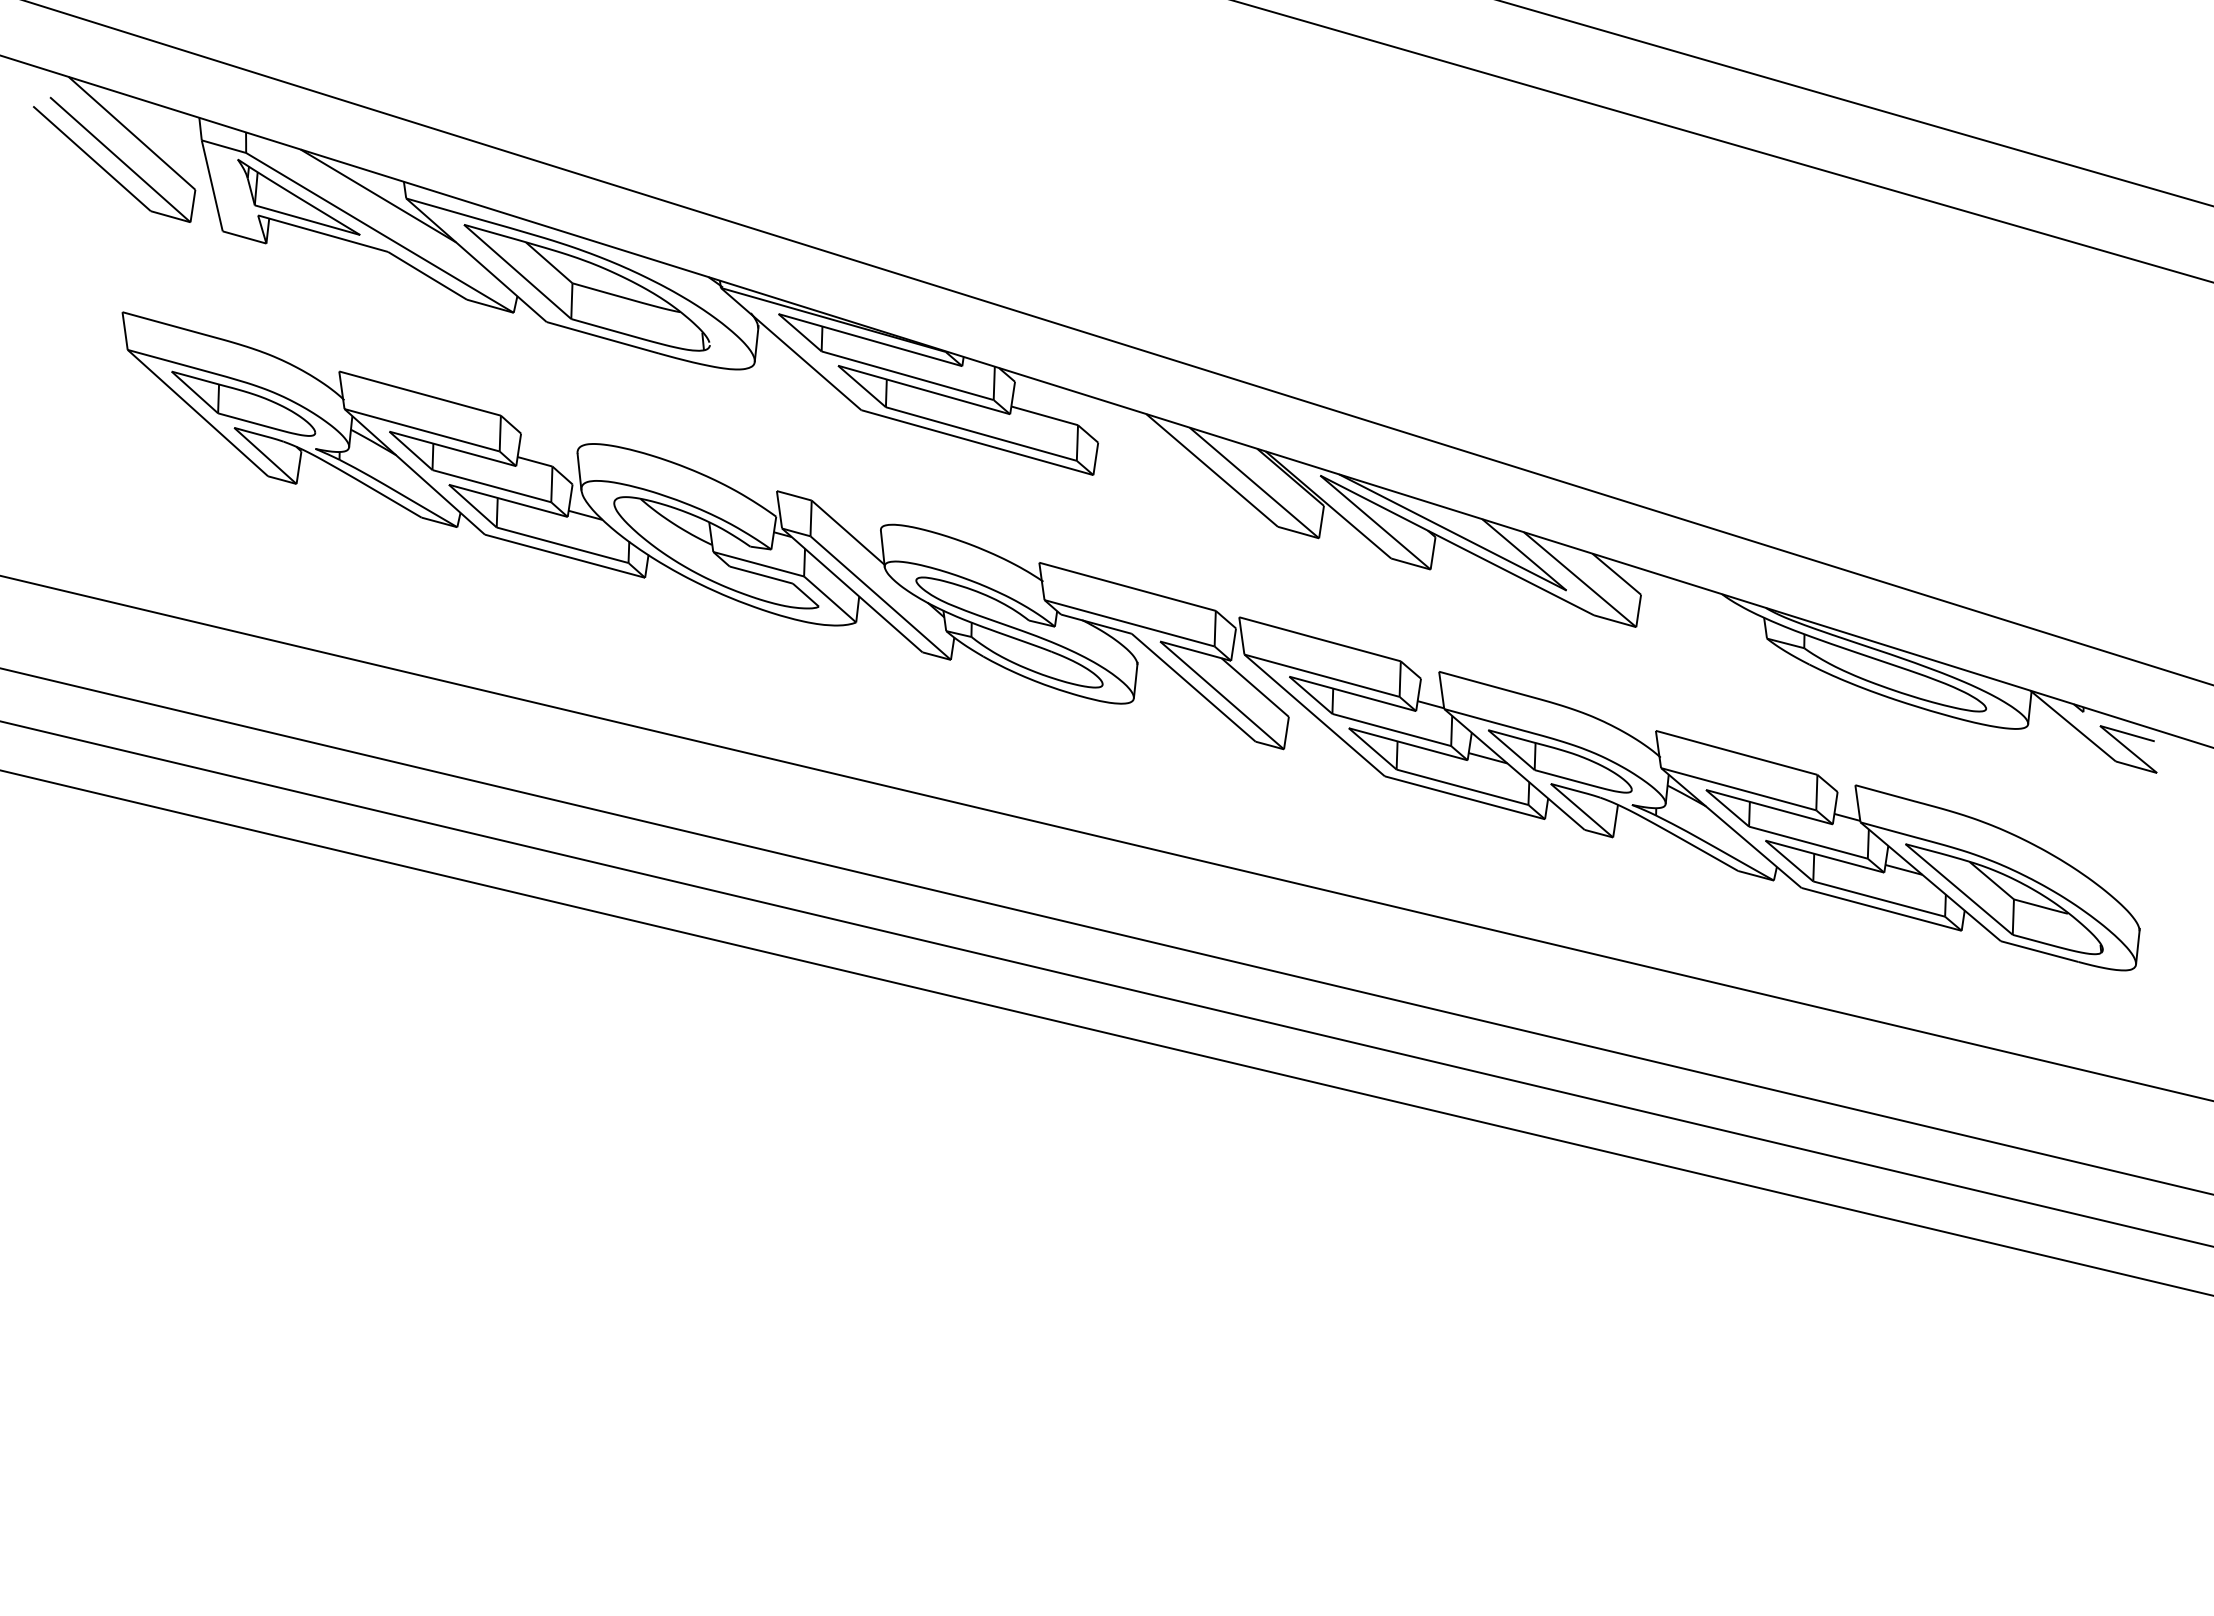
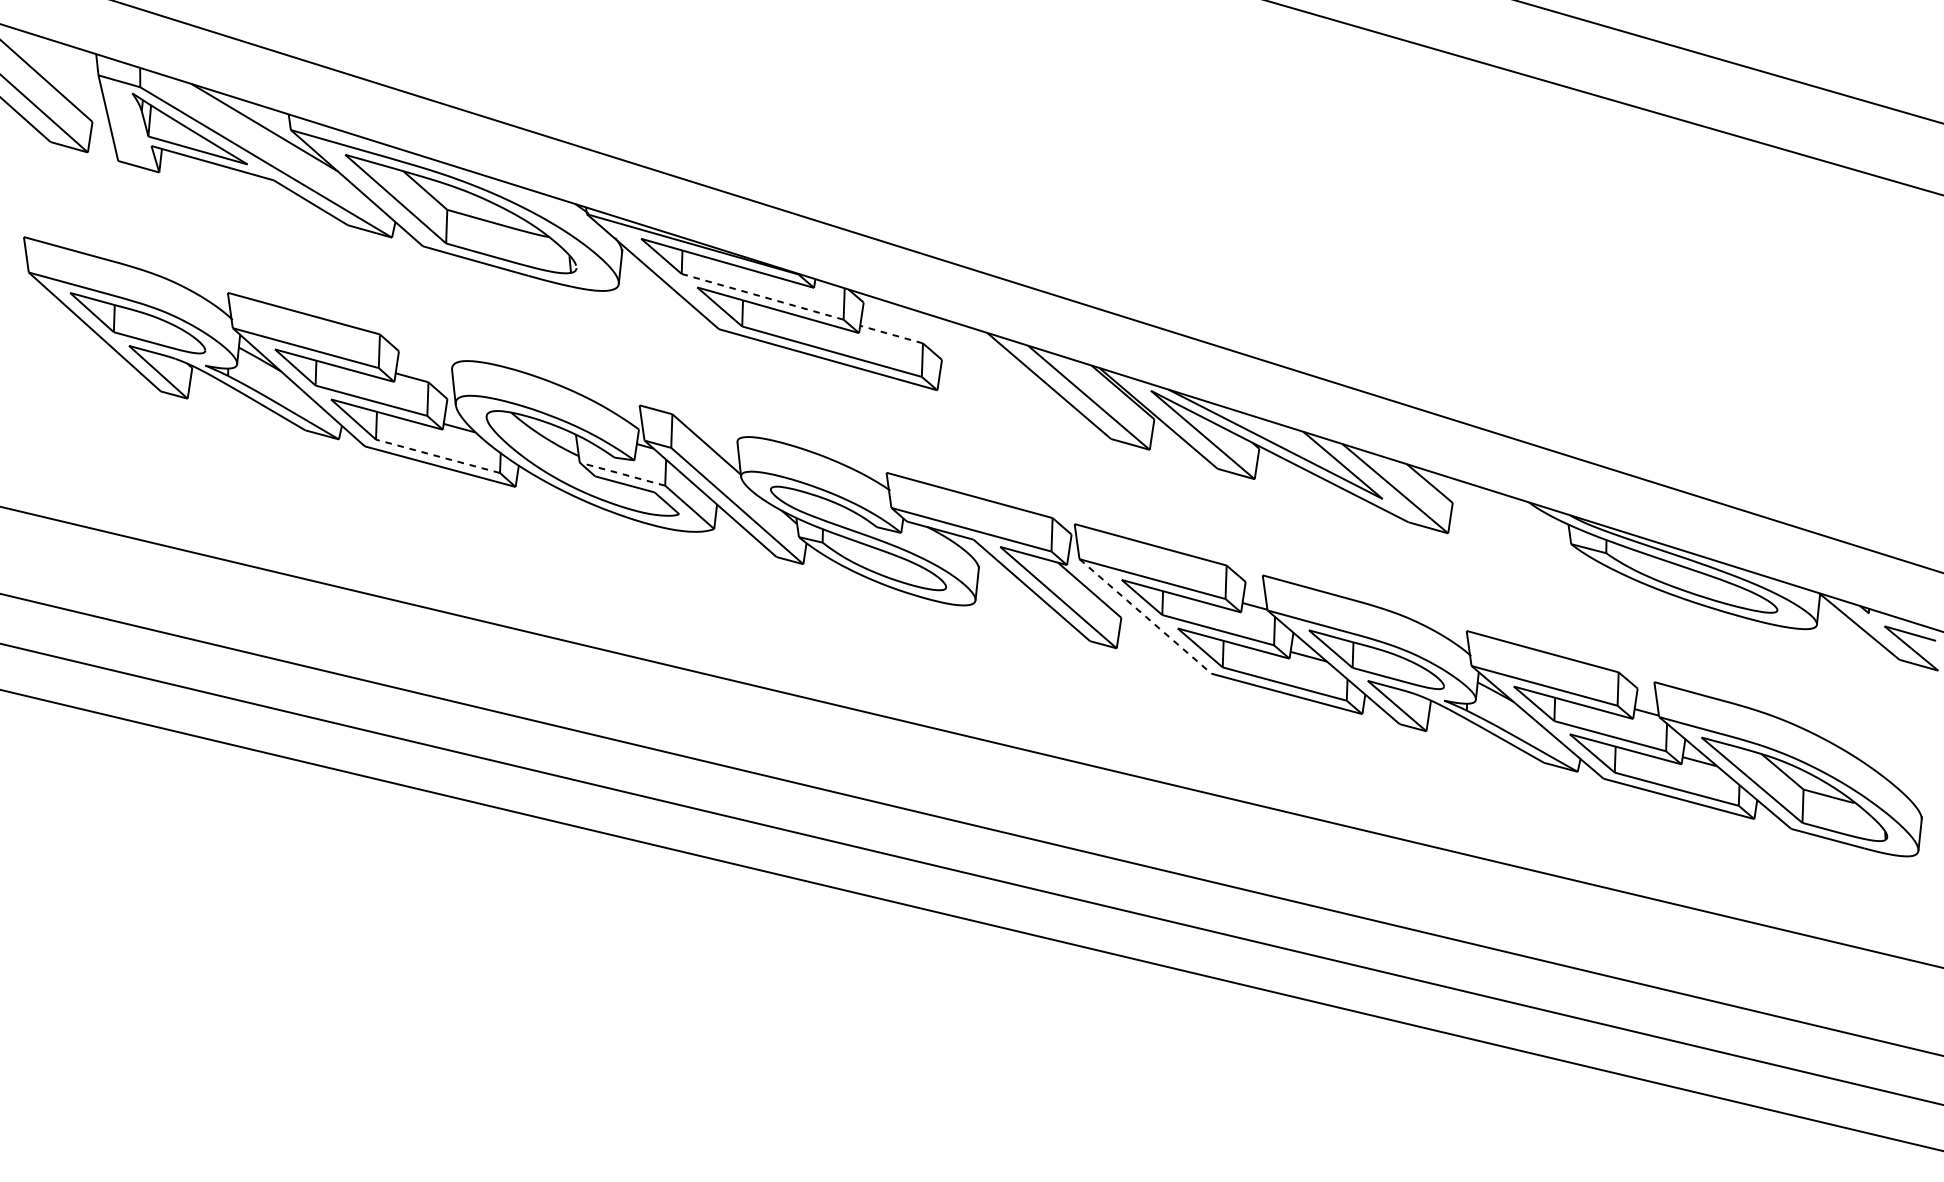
line: (907, 375) -> (762, 296), solid -> dashed
line: (1044, 415) -> (891, 334), solid -> dashed
line: (562, 545) -> (437, 456), solid -> dashed
line: (758, 564) -> (622, 474), solid -> dashed
line: (1314, 715) -> (1145, 616), solid -> dashed

